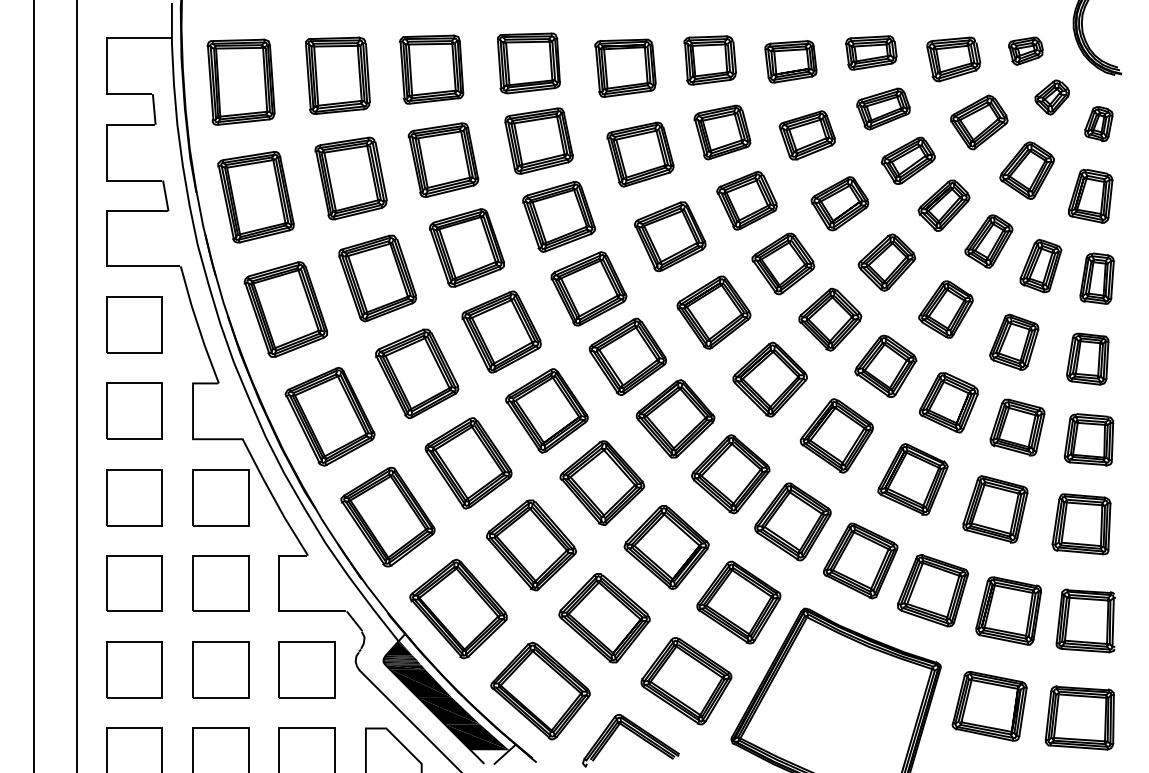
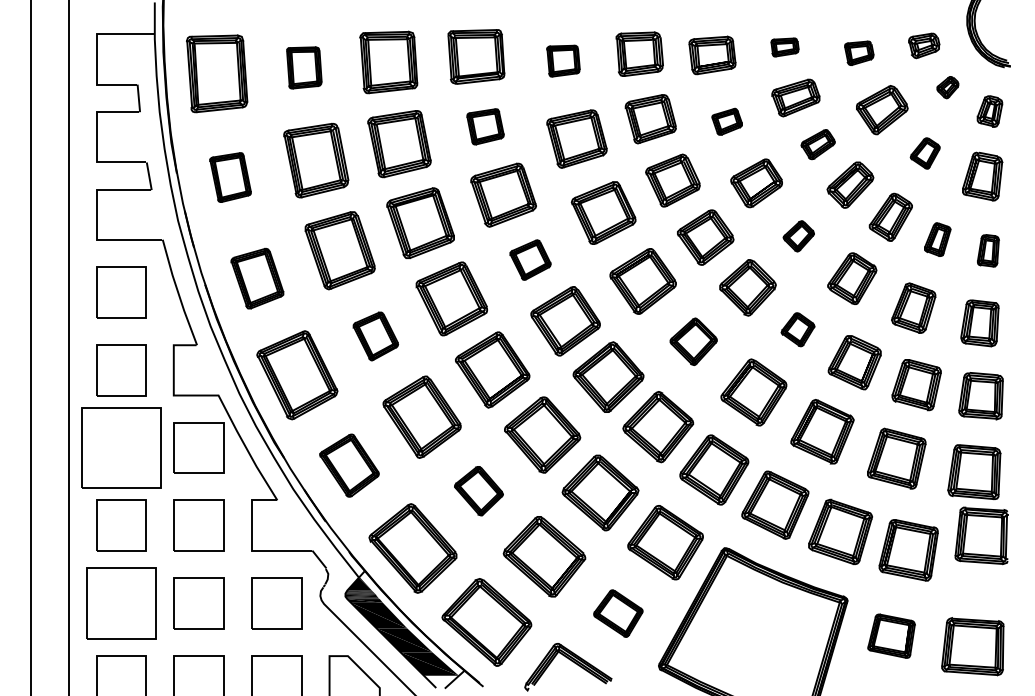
part: (871, 52) -> (785, 47), size x0.6
part: (953, 59) -> (858, 53), size x0.6
part: (625, 67) -> (563, 60), size x0.6
part: (337, 75) -> (303, 67), size x0.6
part: (1051, 97) -> (947, 87), size x0.7
part: (806, 135) -> (726, 121), size x0.6
part: (538, 140) -> (485, 126), size x0.6
part: (907, 160) -> (817, 144), size x0.7
part: (1026, 170) -> (924, 153), size x0.6
part: (255, 197) -> (230, 177), size x0.6
part: (886, 262) -> (798, 236), size x0.6
part: (1040, 266) -> (937, 239), size x0.7
part: (1096, 278) -> (987, 250), size x0.7
part: (588, 288) -> (530, 259), size x0.6
part: (285, 309) -> (257, 278), size x0.7
part: (885, 365) -> (797, 329), size x0.6
part: (417, 373) -> (376, 336), size x0.6
part: (769, 379) -> (693, 341), size x0.7
part: (134, 497) -> (121, 448), size x1.6
part: (387, 516) -> (349, 465), size x0.7
part: (531, 545) -> (478, 491), size x0.6
part: (1085, 620) -> (981, 535), moved
part: (134, 669) -> (121, 602), size x1.4
part: (686, 681) -> (618, 613), size x0.6
part: (989, 706) -> (891, 636), size x0.7

